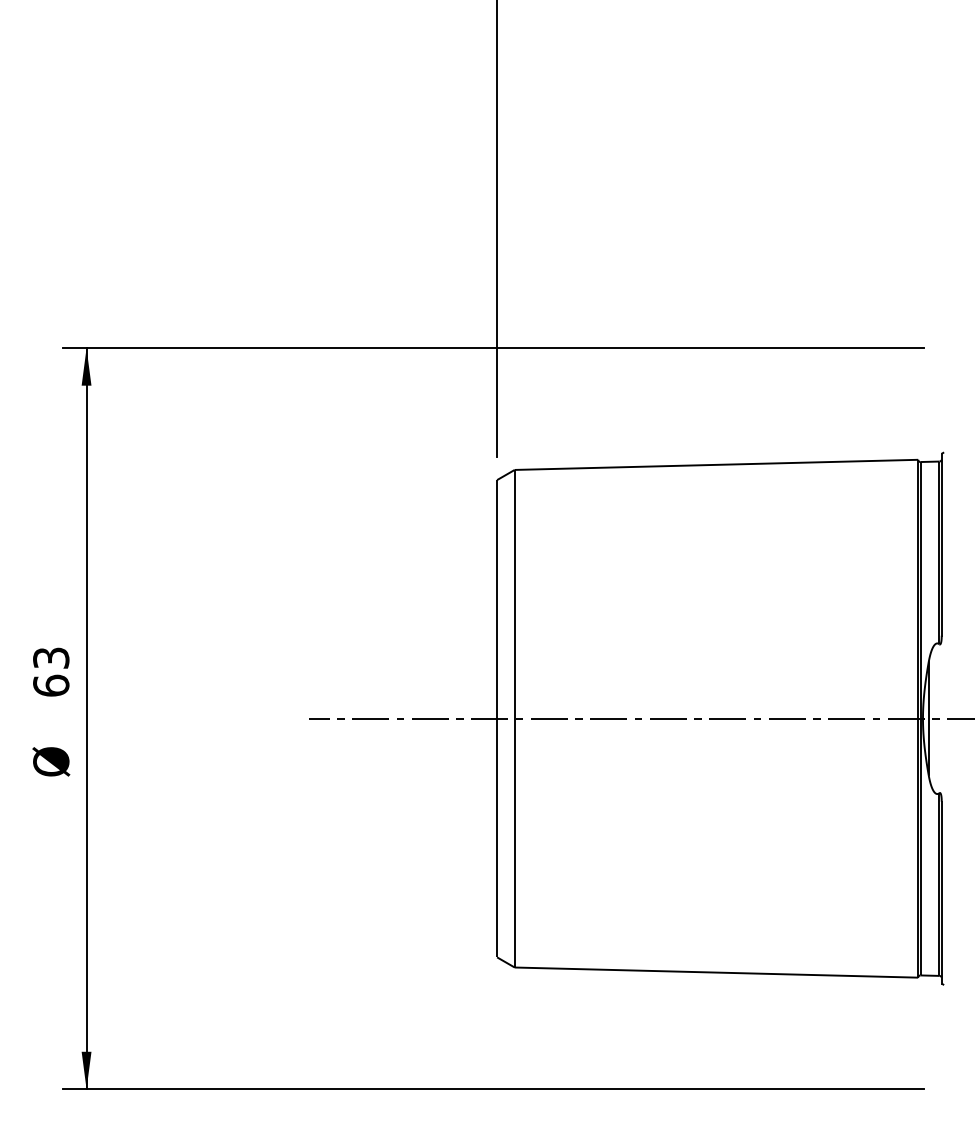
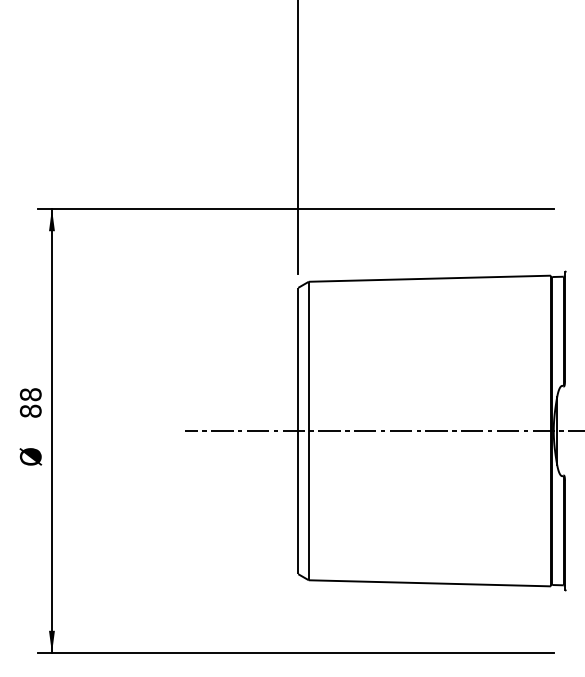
text: (50, 671) -> (30, 402), 63 -> 88

